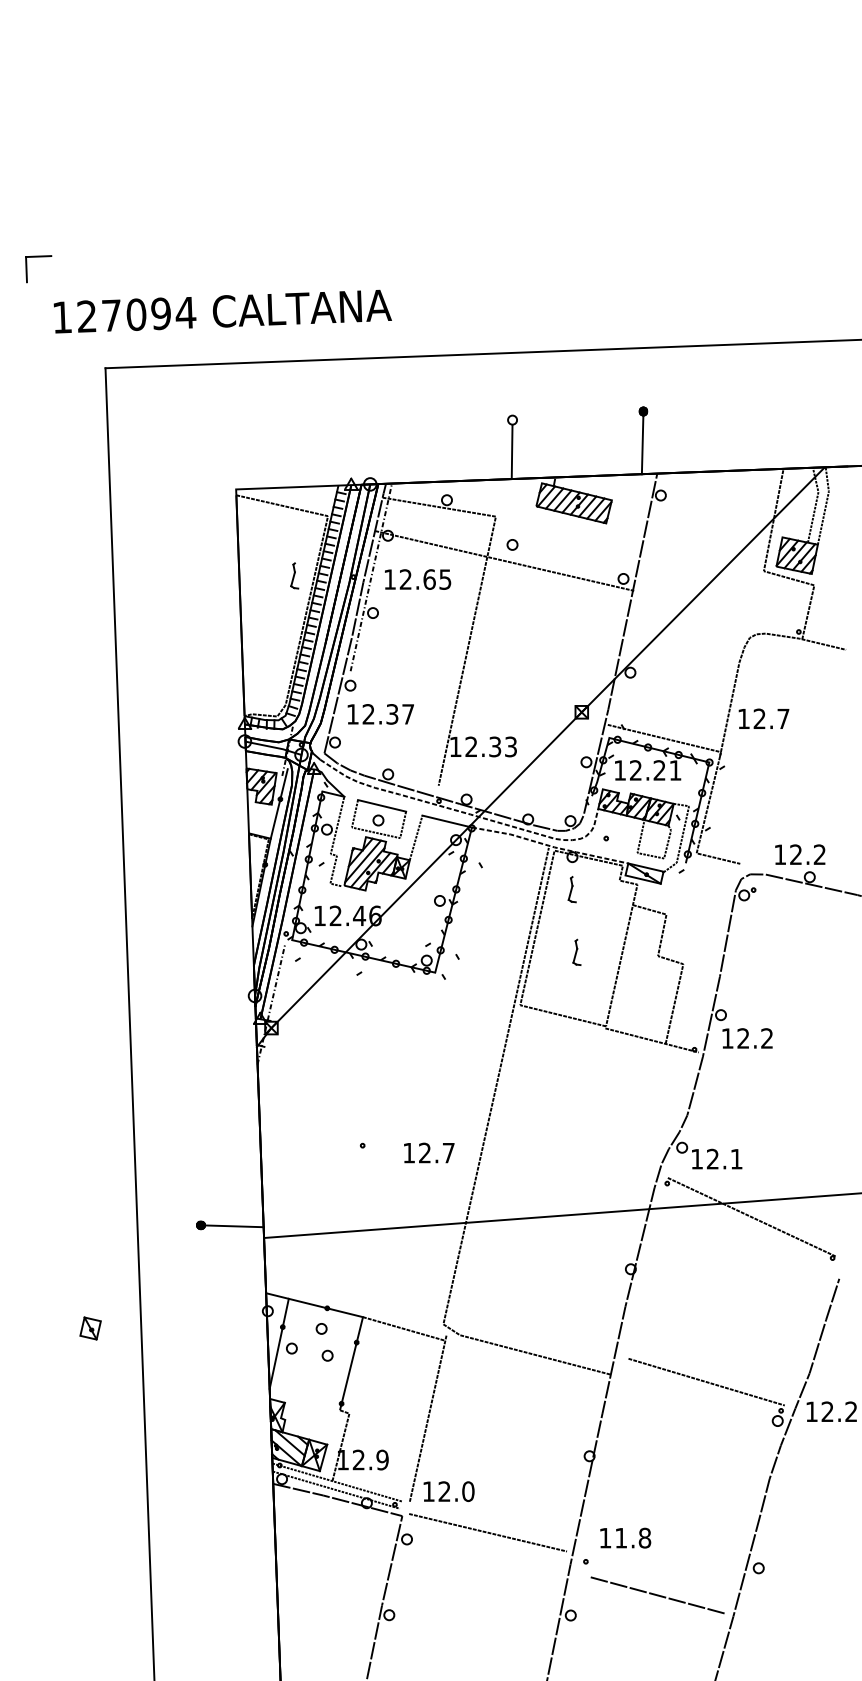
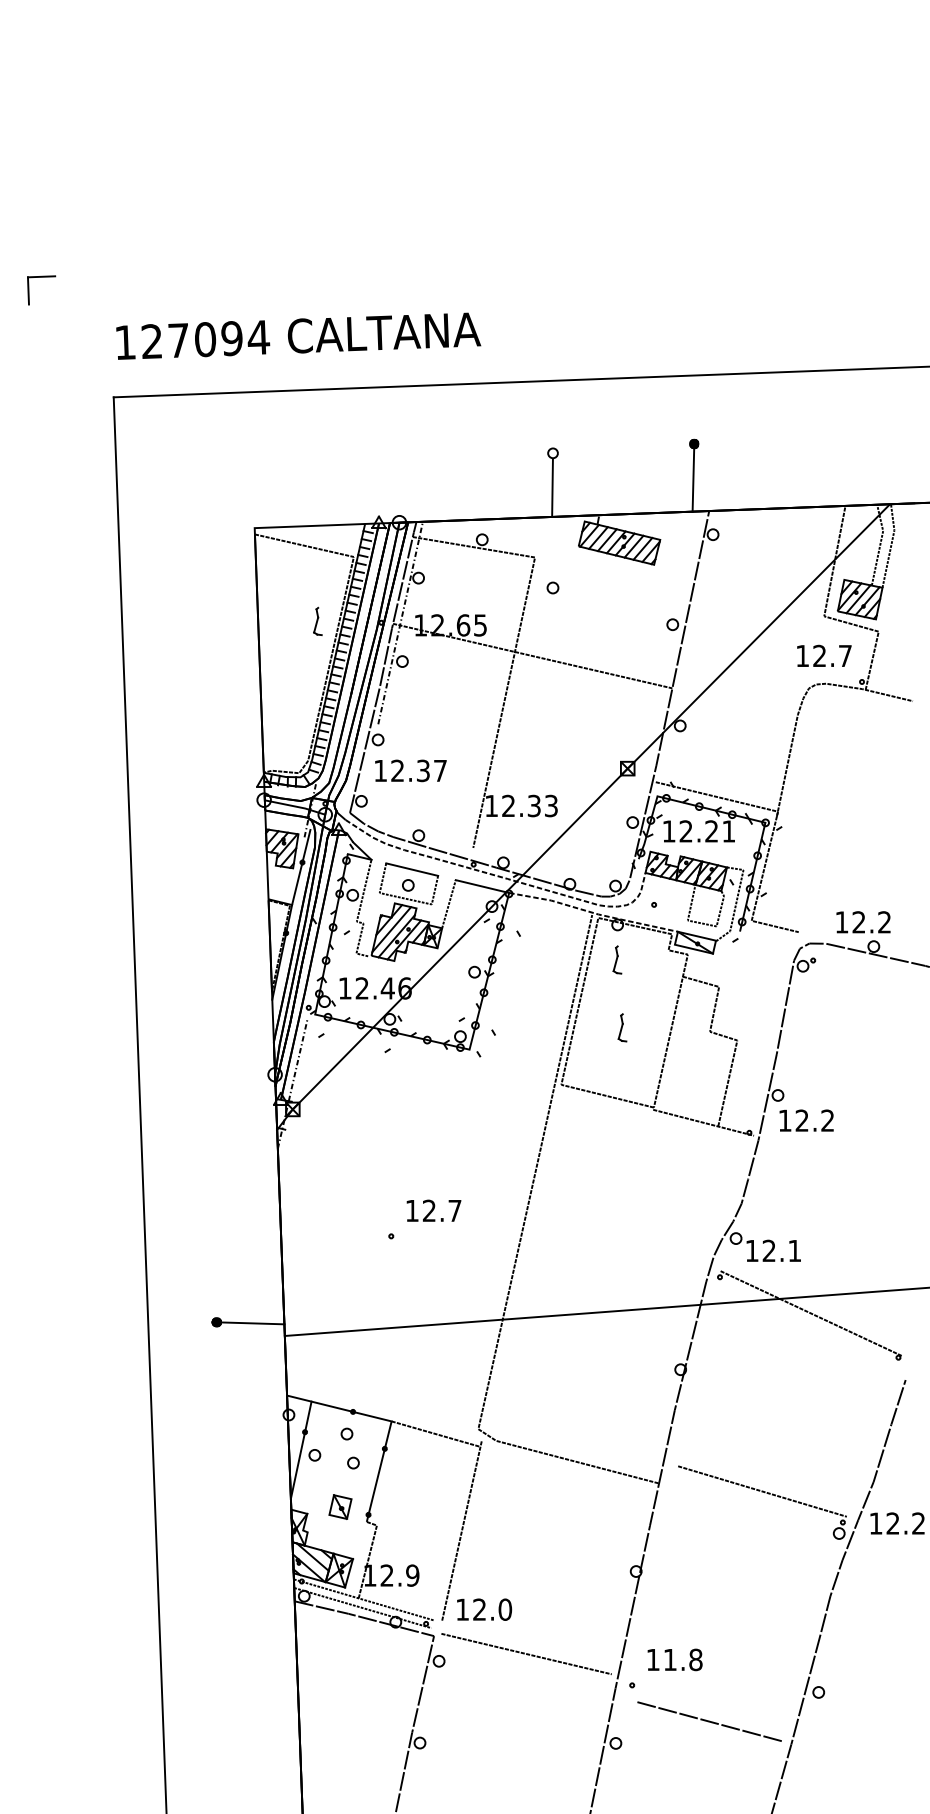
text: (222, 311) -> (298, 336), moved
line: (504, 560) -> (532, 655), moved
text: (763, 718) -> (823, 655), moved
text: (429, 1152) -> (434, 1210), moved
part: (90, 1328) -> (340, 1507), moved

